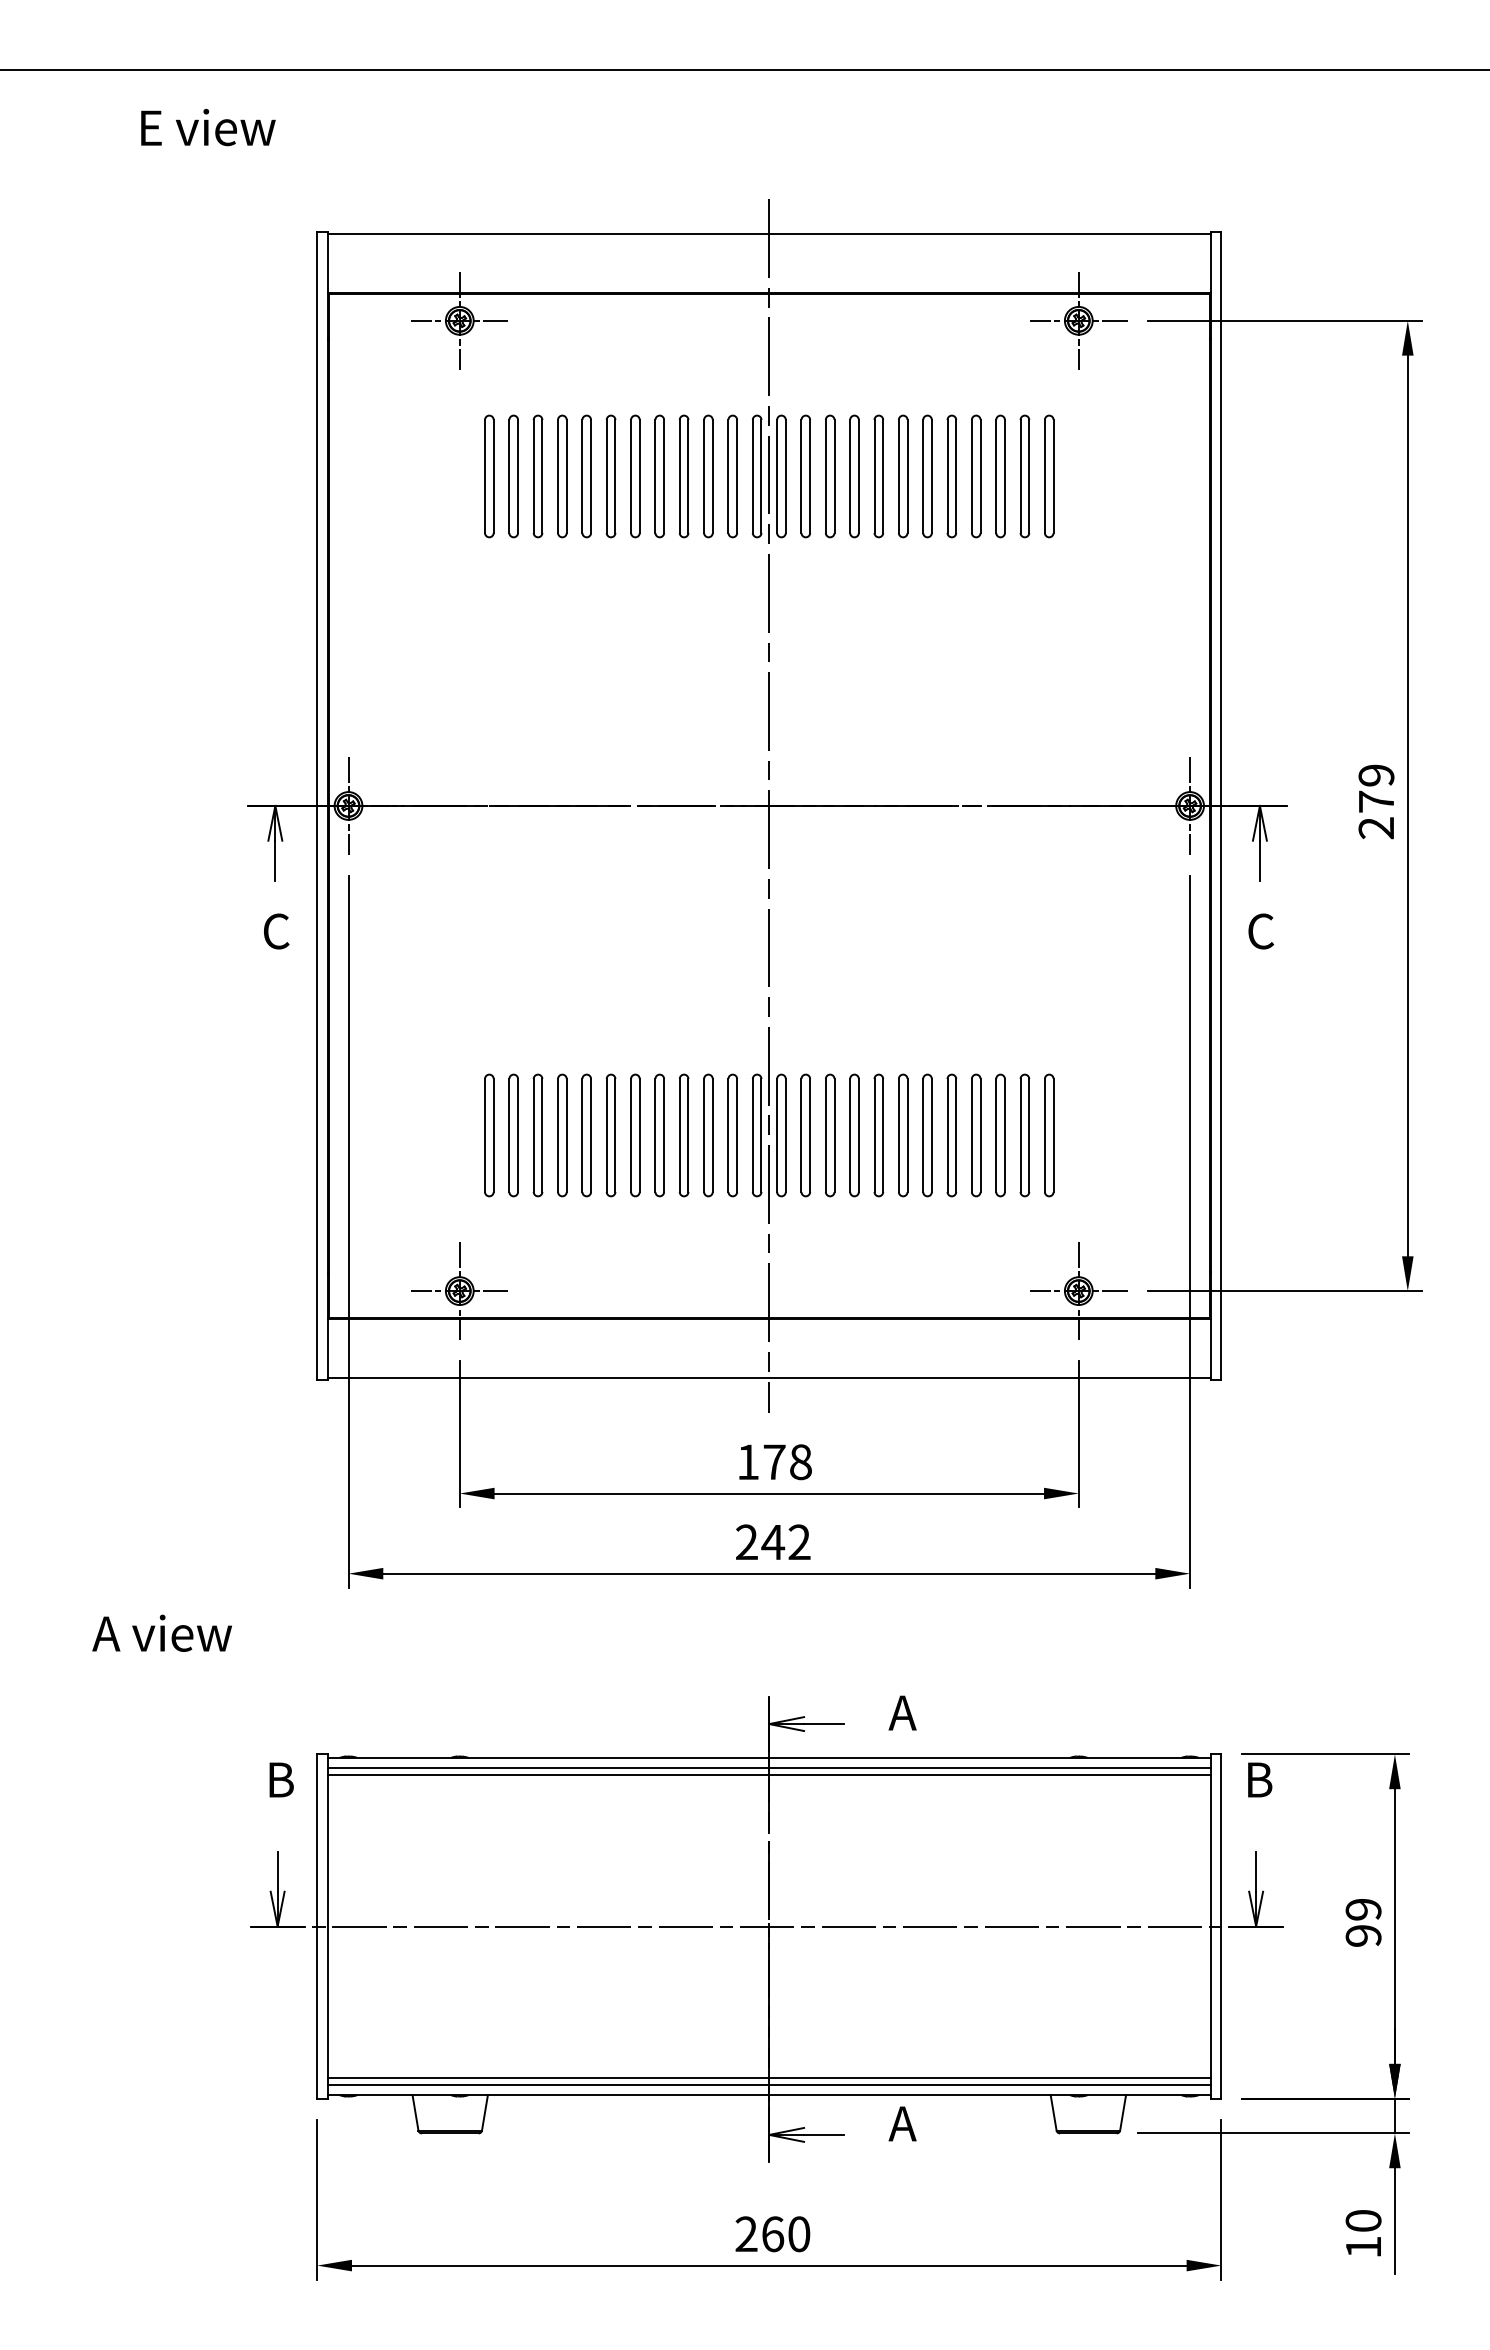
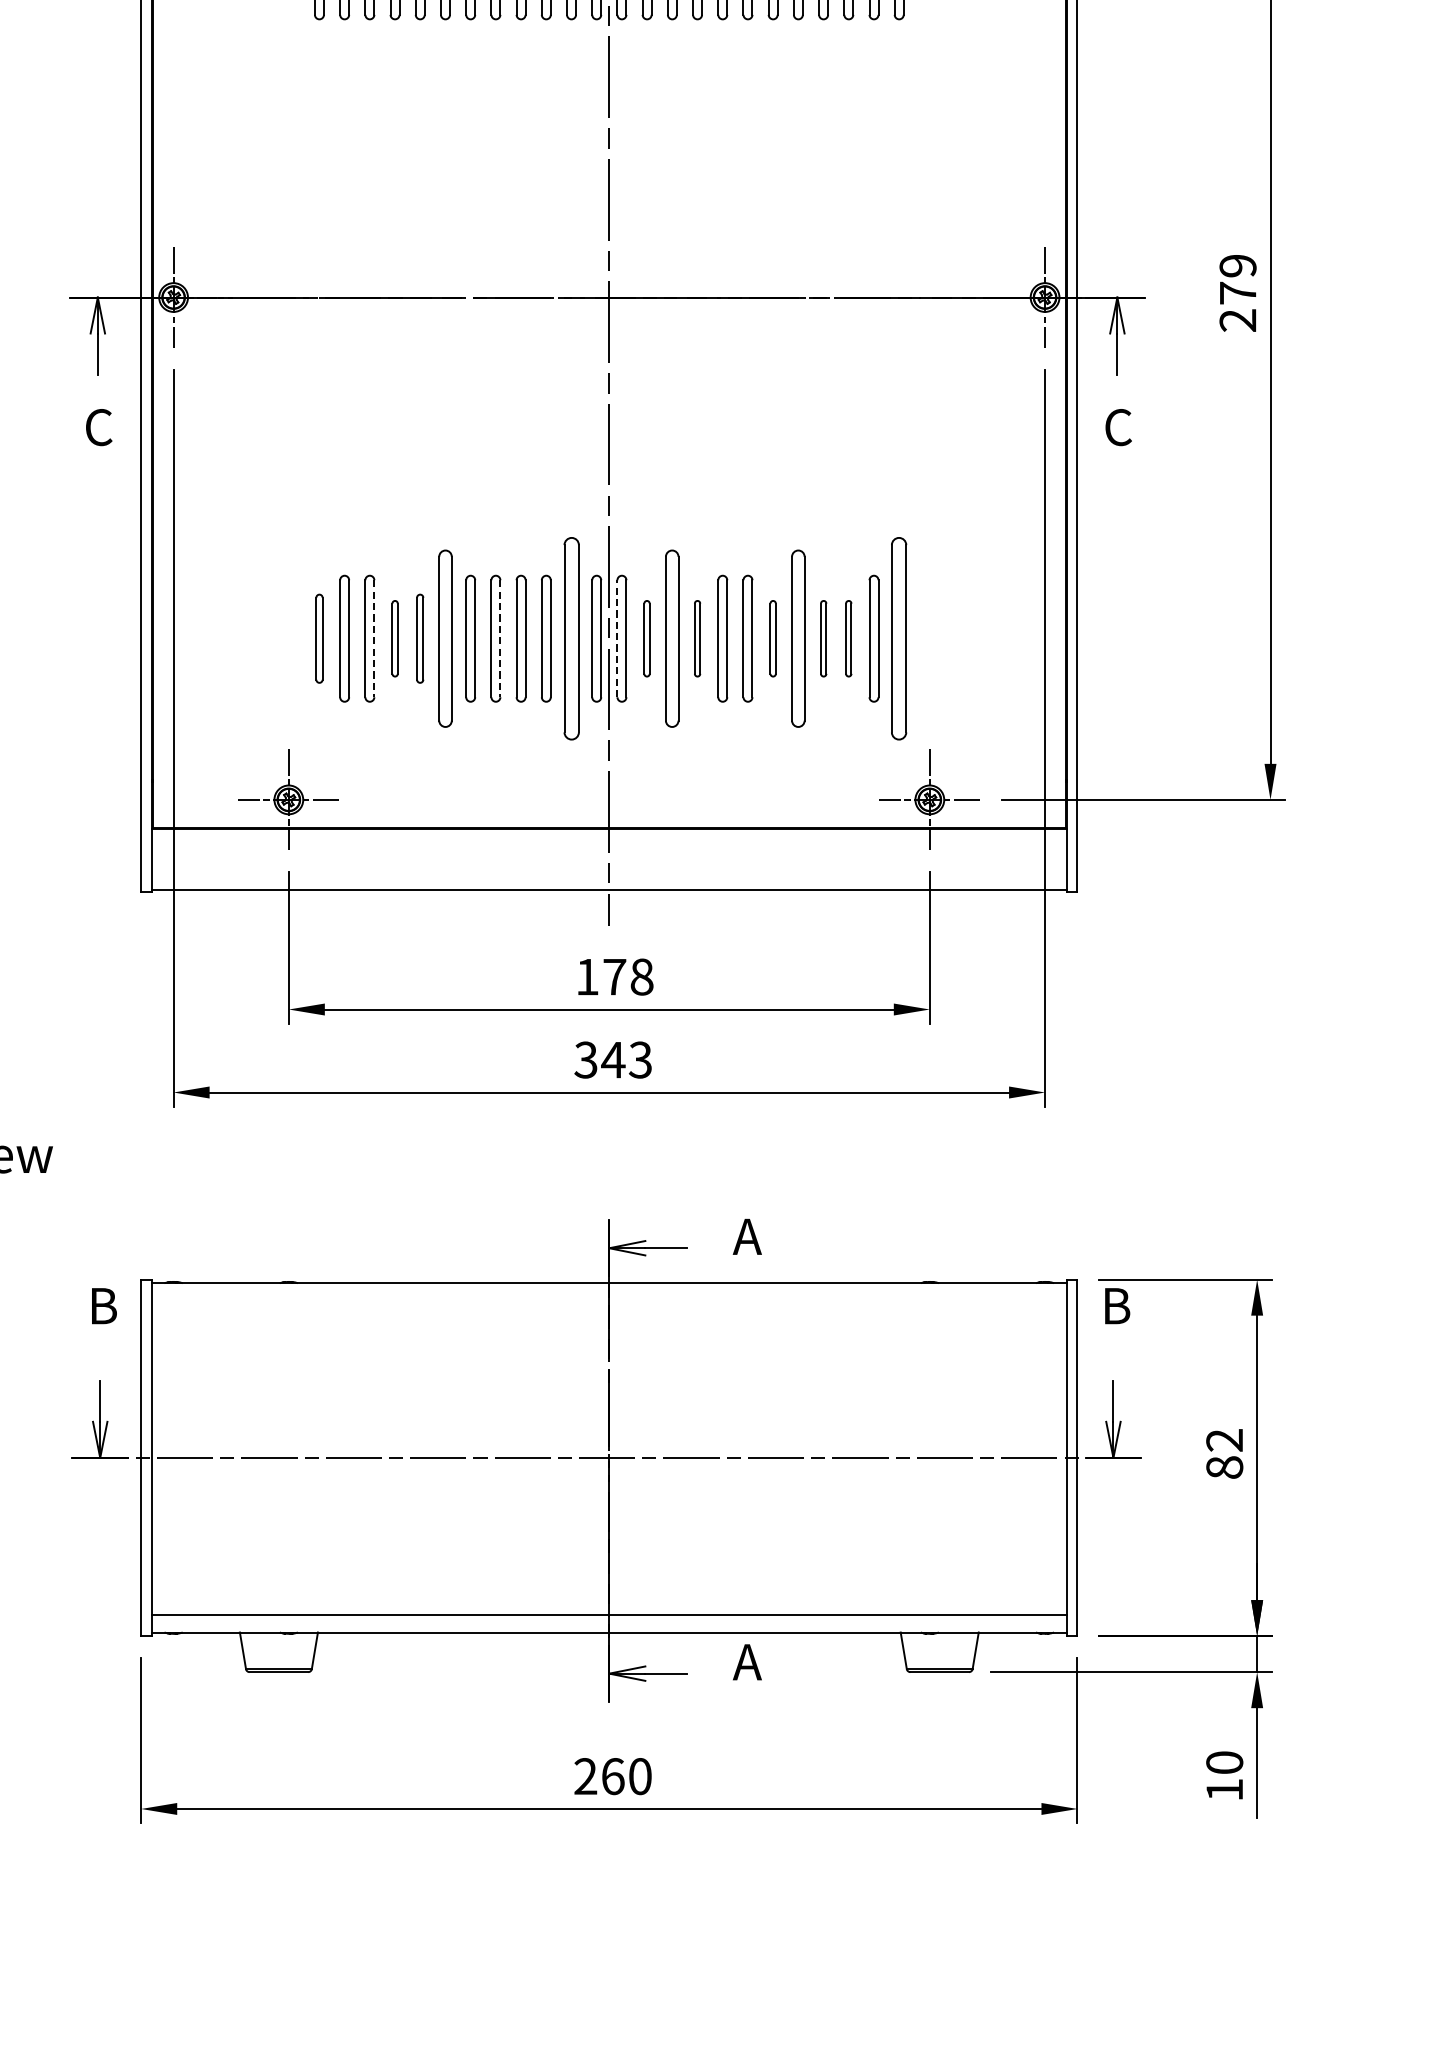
part: (489, 1135) -> (319, 638), size x0.7
line: (542, 1135) -> (374, 638), solid -> dashed
part: (562, 1135) -> (395, 638), size x0.6
part: (586, 1135) -> (420, 638), size x0.7
part: (610, 1135) -> (444, 638), size x1.4
line: (664, 1135) -> (500, 638), solid -> dashed
part: (732, 1135) -> (571, 638), size x1.6
line: (777, 1135) -> (617, 638), solid -> dashed
part: (805, 1135) -> (646, 638), size x0.6
part: (830, 1135) -> (672, 638), size x1.4
part: (854, 1135) -> (697, 638), size x0.6
part: (927, 1135) -> (773, 638), size x0.6
part: (951, 1135) -> (797, 638), size x1.4
part: (976, 1135) -> (823, 638), size x0.6
part: (1000, 1135) -> (848, 638), size x0.6
part: (1049, 1135) -> (899, 638), size x1.6
text: (772, 1542) -> (612, 1060), 242 -> 343
line: (768, 1768) -> (608, 1294), removed
line: (768, 1775) -> (608, 1301), removed
text: (1363, 1922) -> (1224, 1453), 99 -> 82
line: (768, 2084) -> (608, 1621), removed

